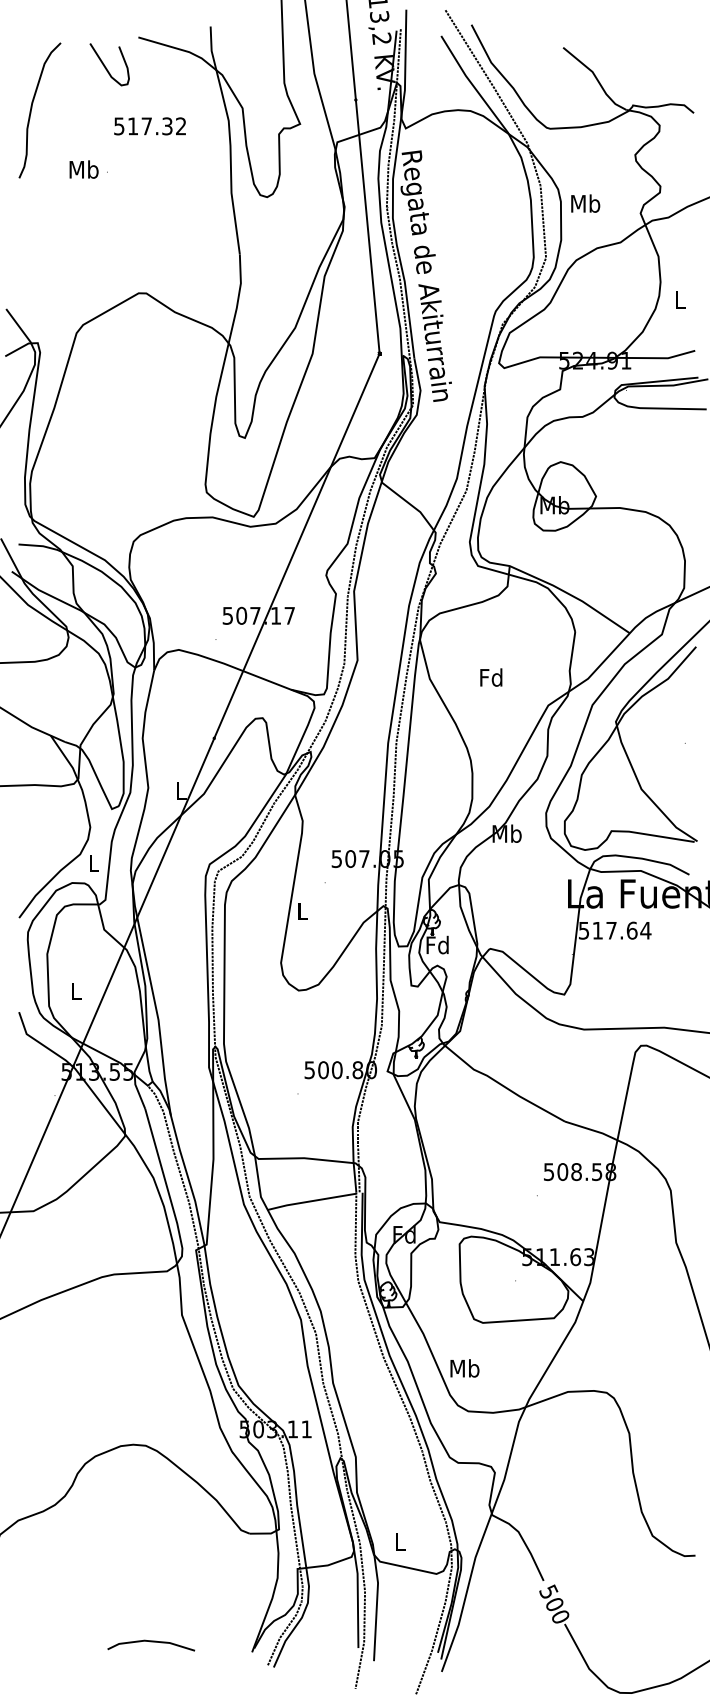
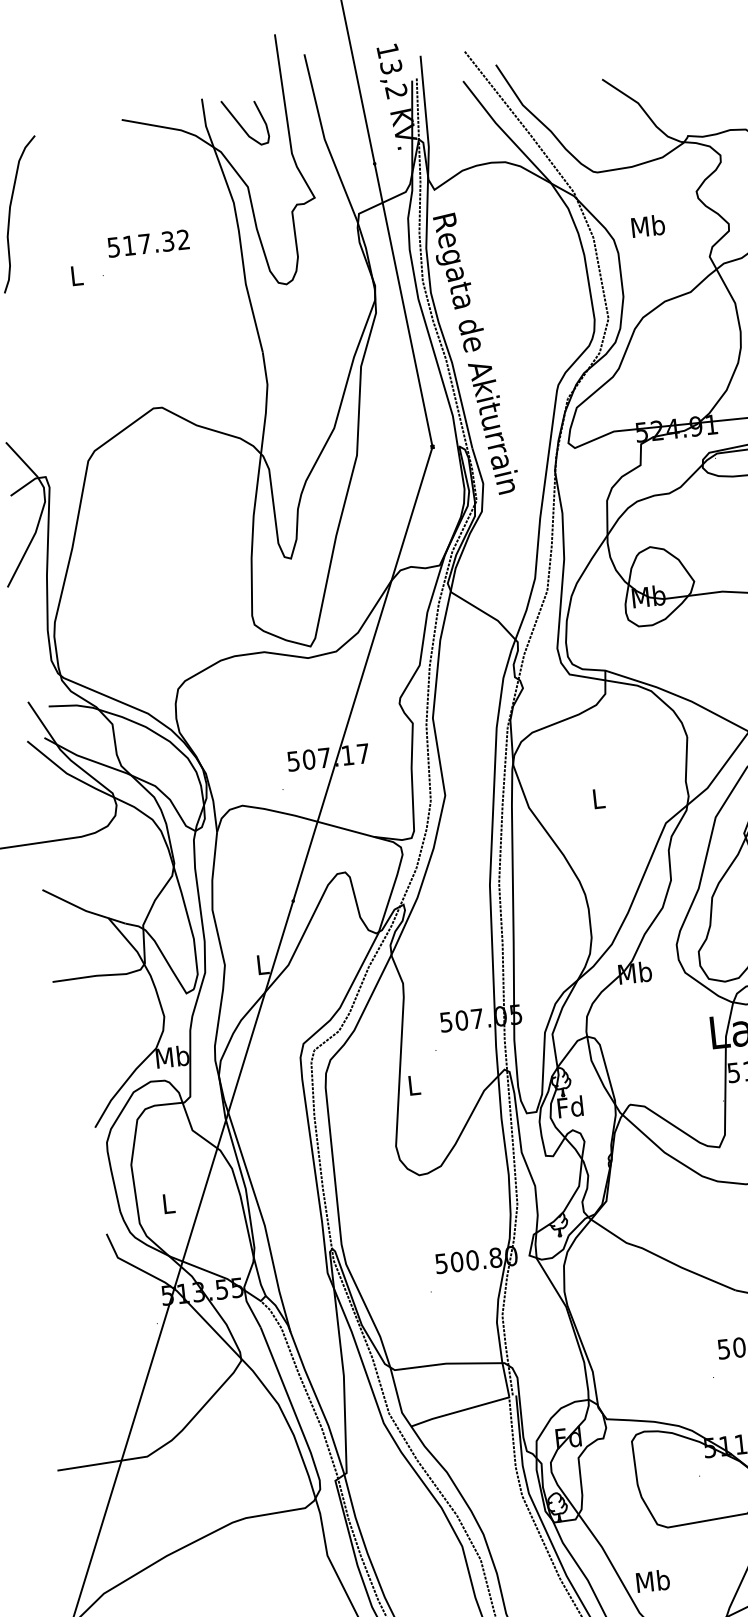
curve: (105, 65) -> (240, 124), moved
text: (149, 126) -> (147, 243), moved
text: (83, 169) -> (76, 275), Mb -> L
text: (585, 203) -> (648, 226), moved
text: (491, 677) -> (598, 798), Fd -> L
text: (93, 863) -> (172, 1057), L -> Mb

